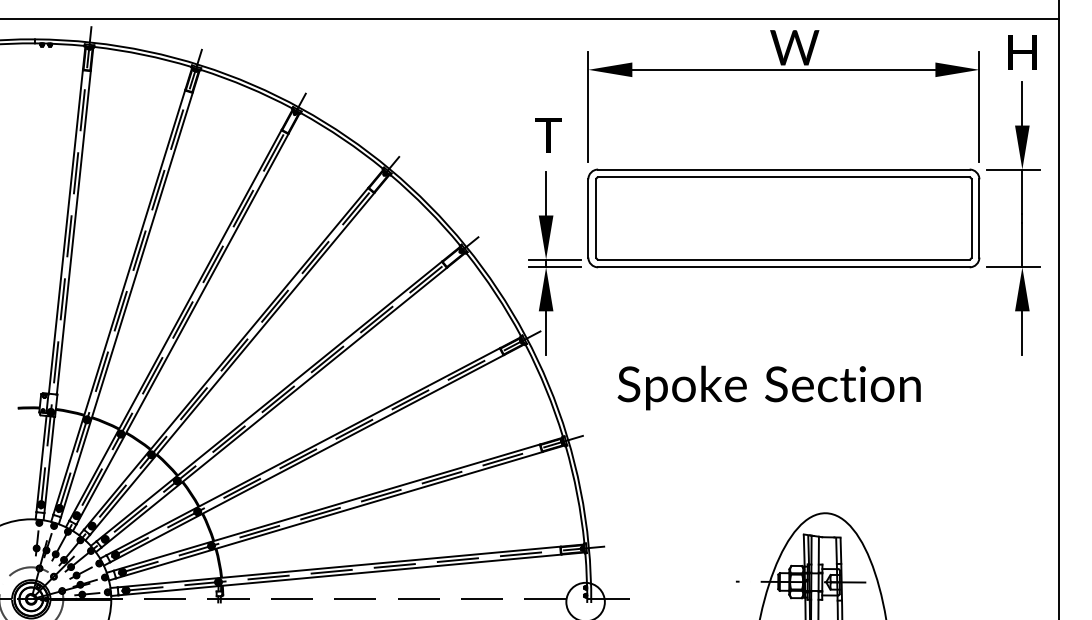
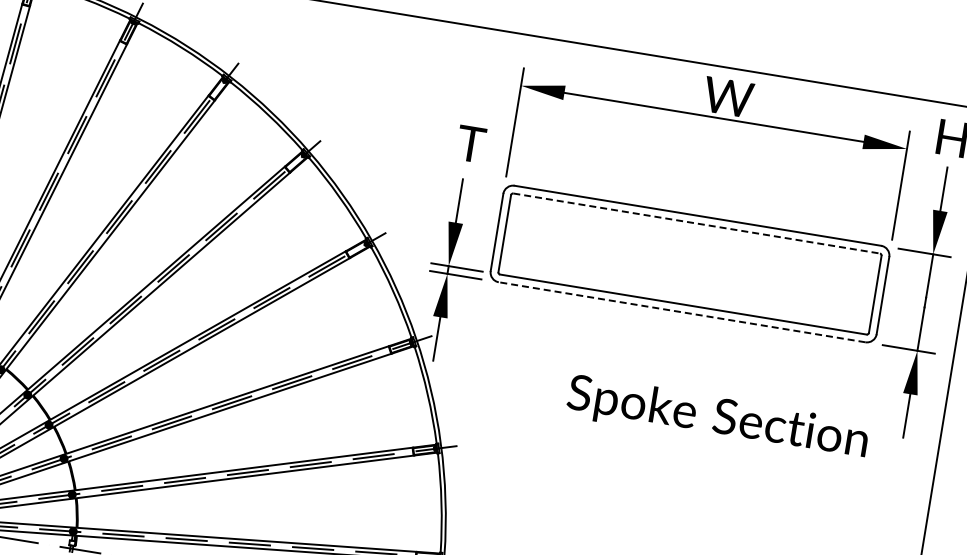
line: (783, 177) -> (696, 223), solid -> dashed
line: (783, 267) -> (681, 312), solid -> dashed
text: (768, 387) -> (717, 418), moved

